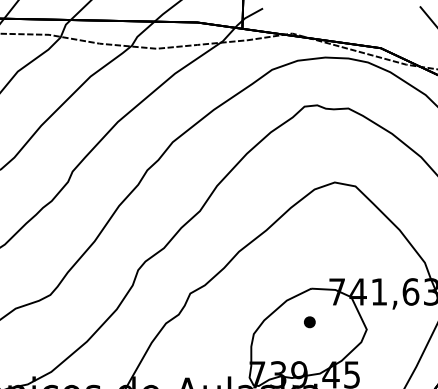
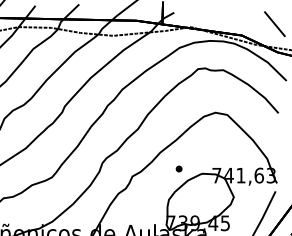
part: (308, 321) -> (178, 168), moved

